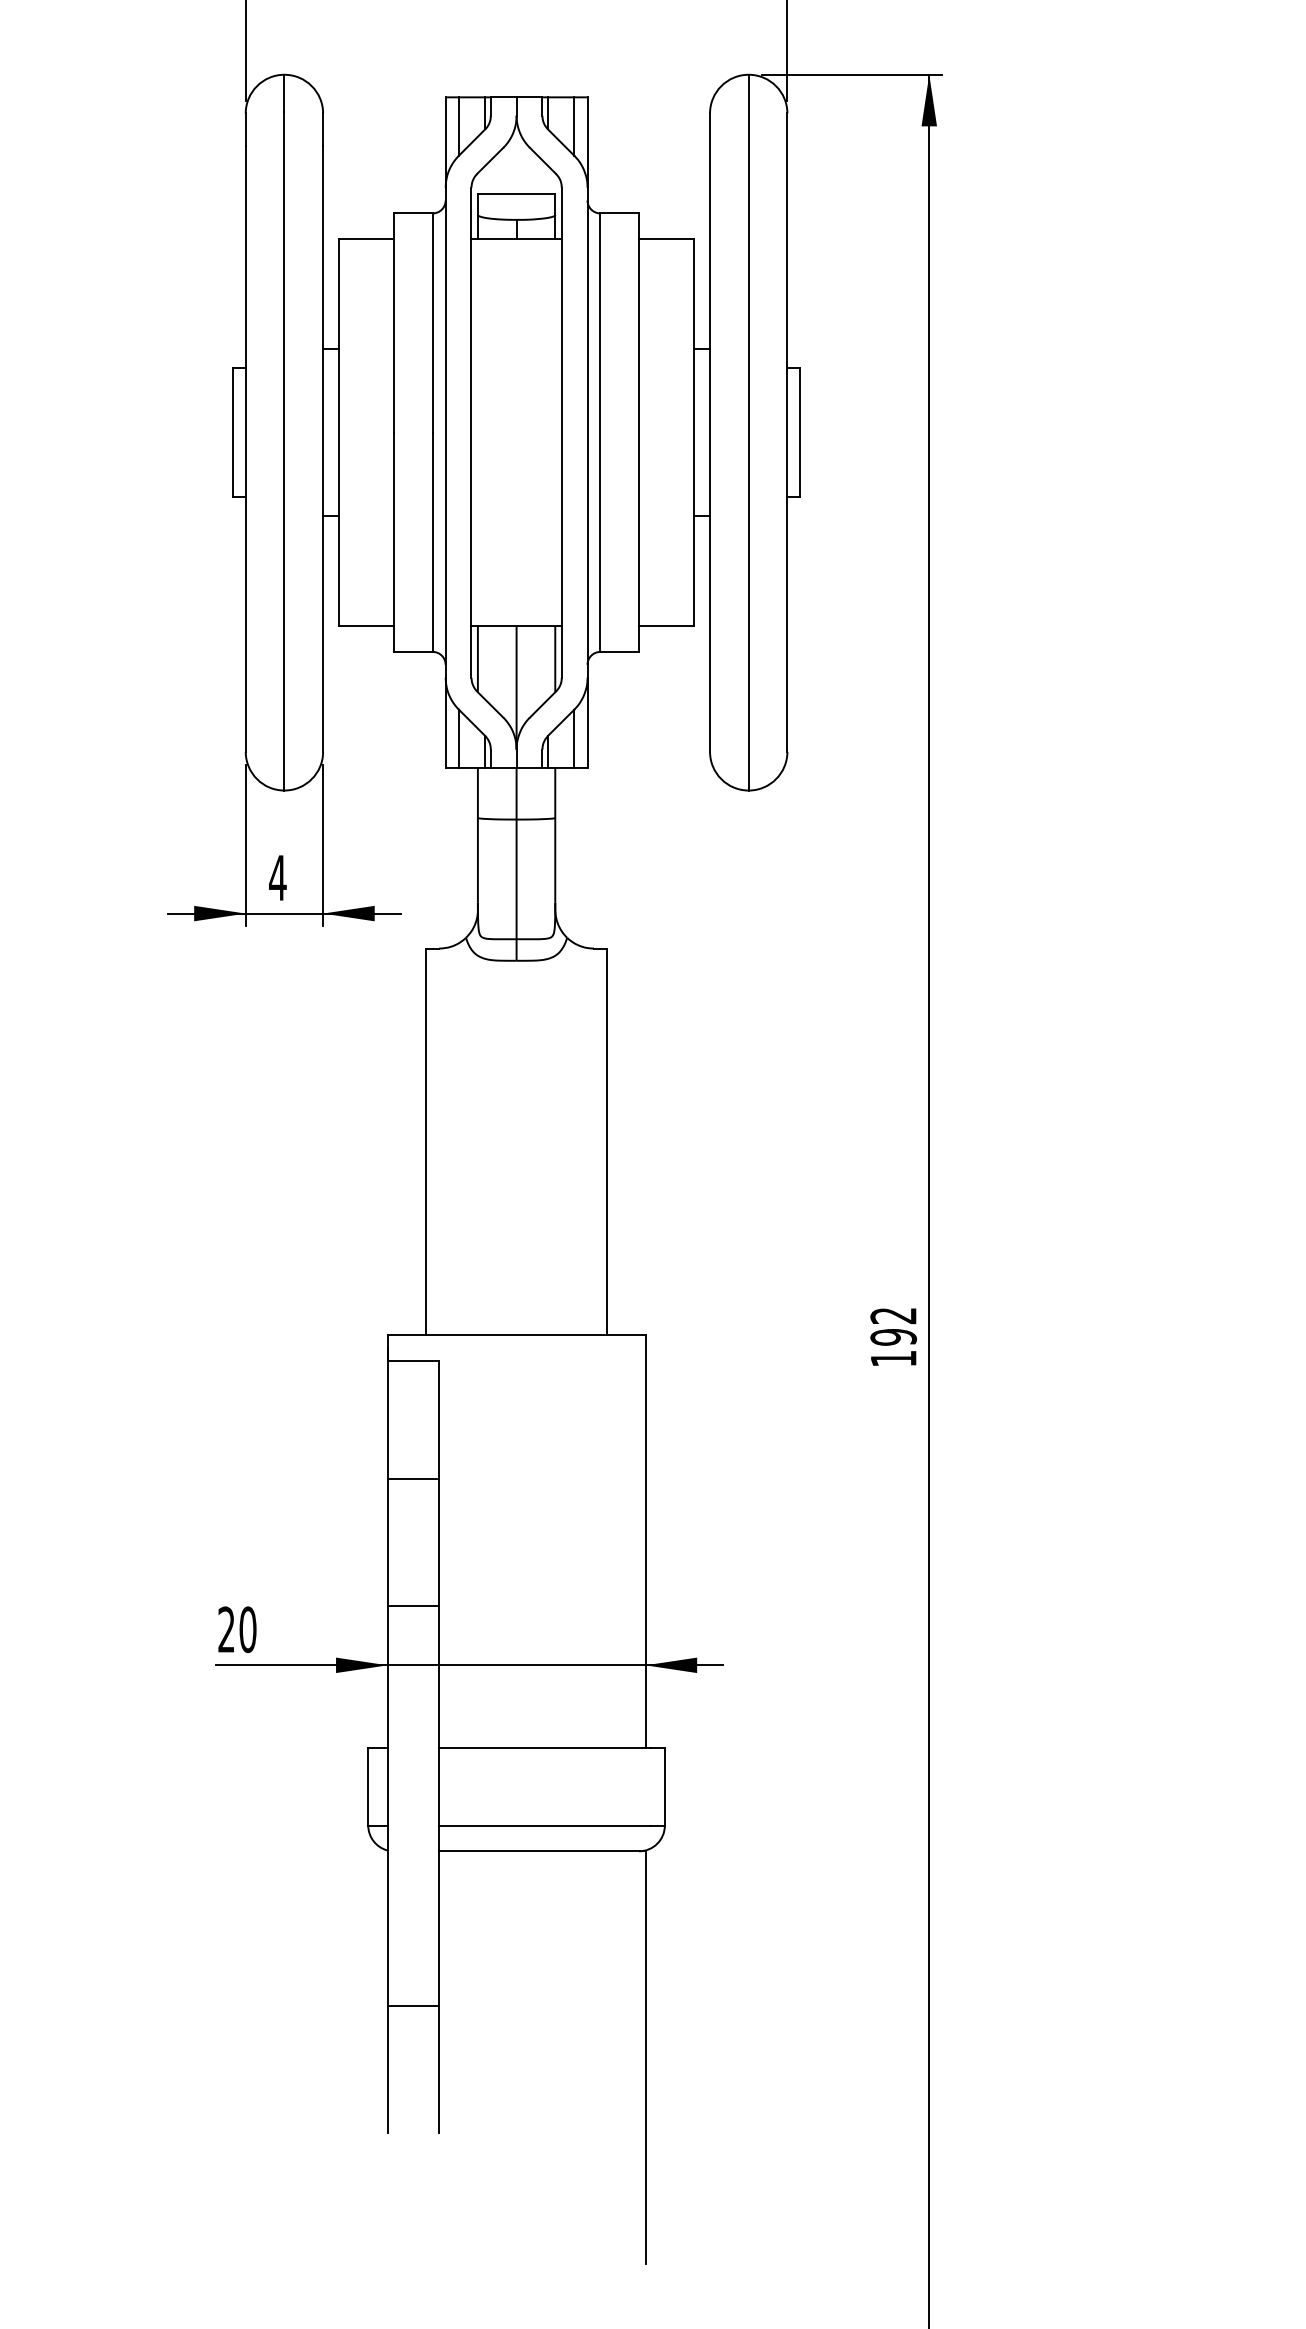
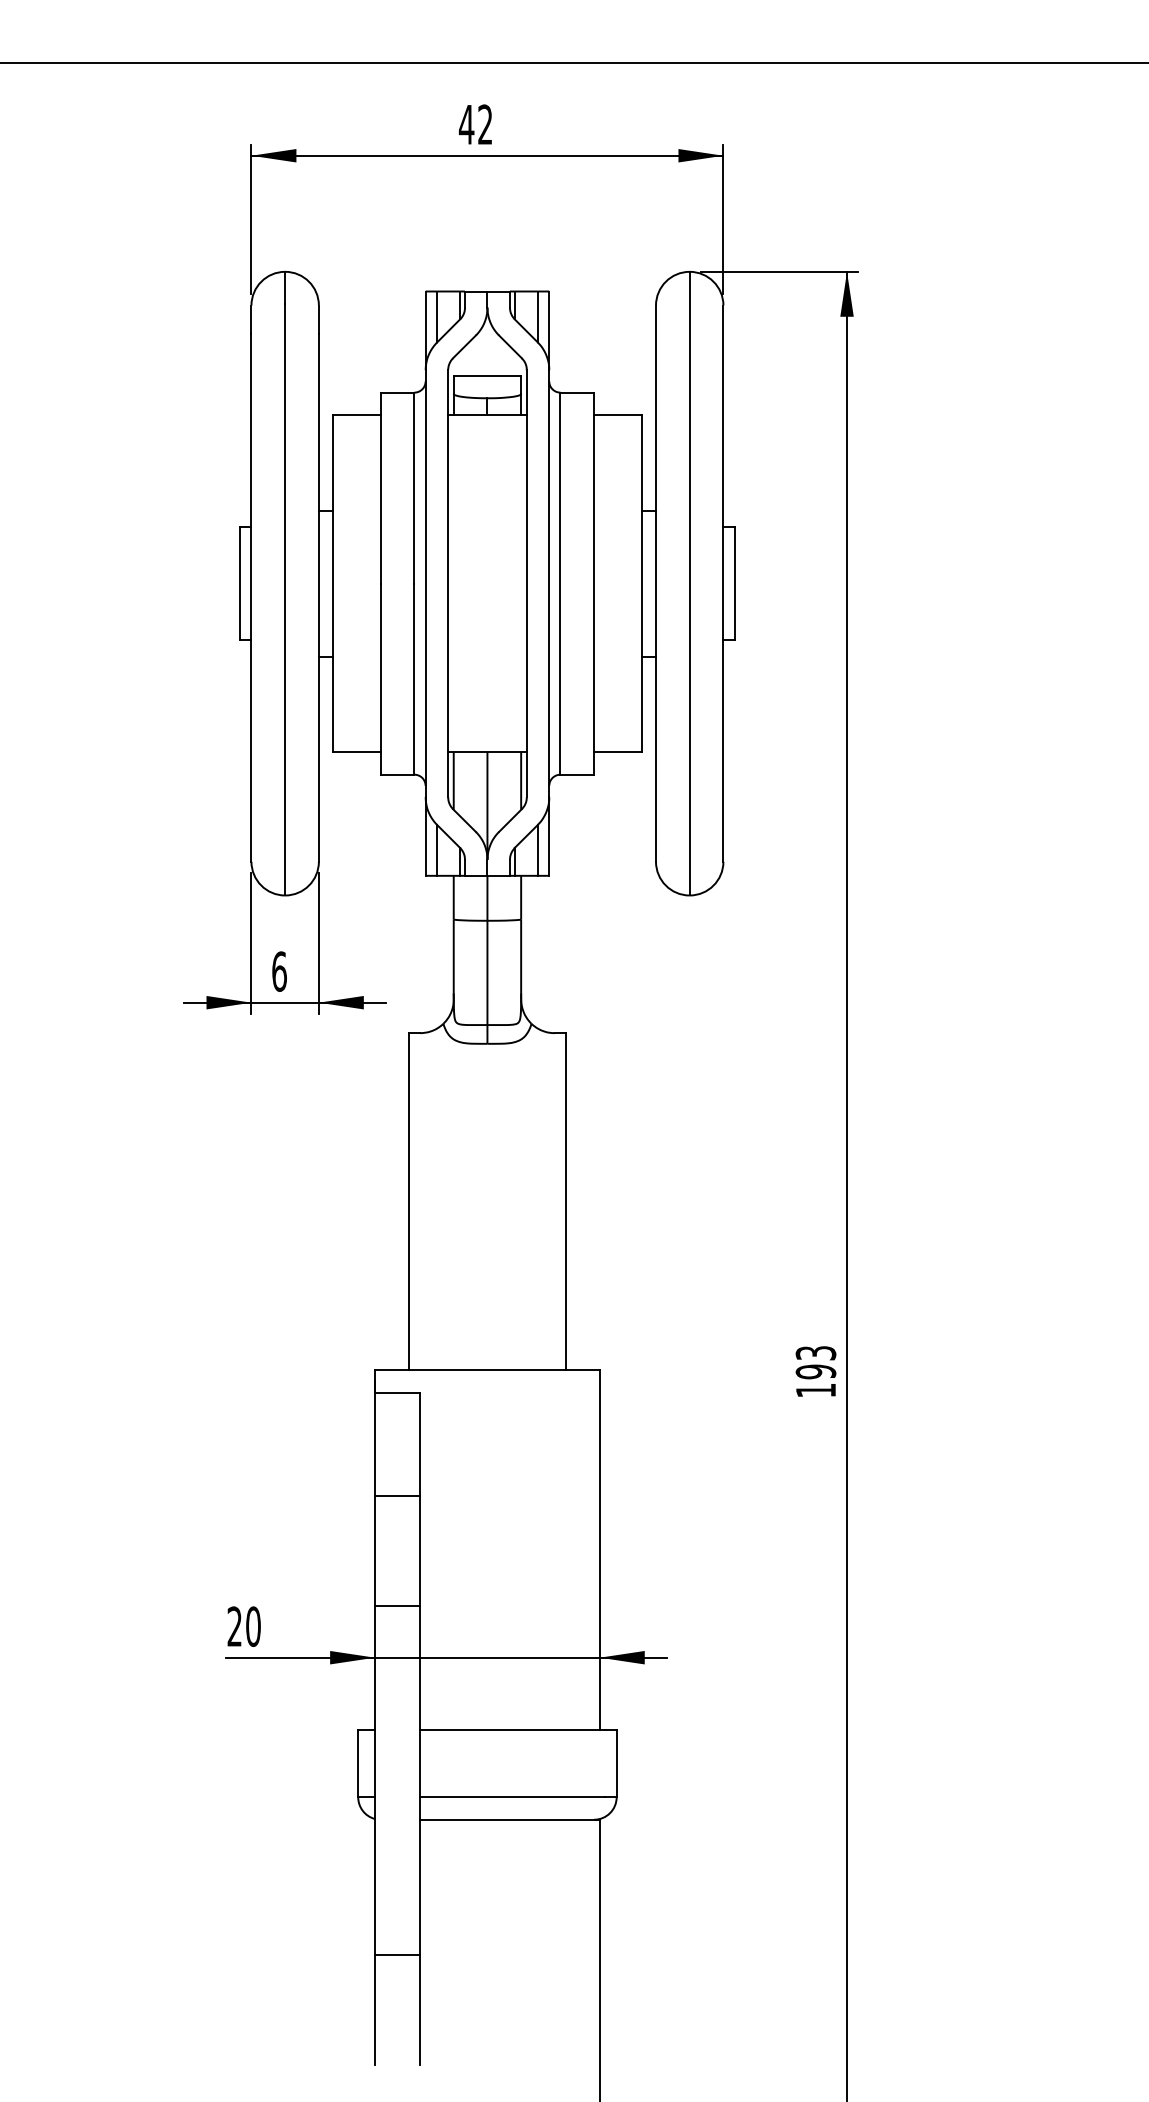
text: (277, 877) -> (279, 971), 4 -> 6
text: (894, 1316) -> (816, 1353), 192 -> 193

